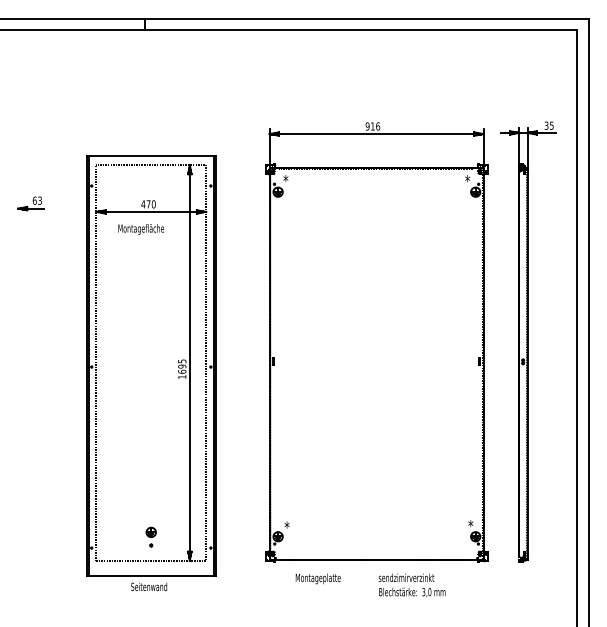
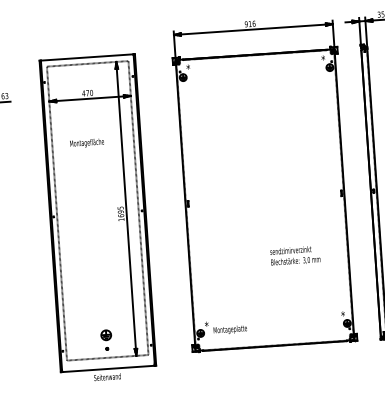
text: (140, 229) -> (86, 143), moved
part: (150, 536) -> (105, 339), size x1.4
text: (317, 578) -> (229, 329), moved
text: (411, 585) -> (294, 255), moved

